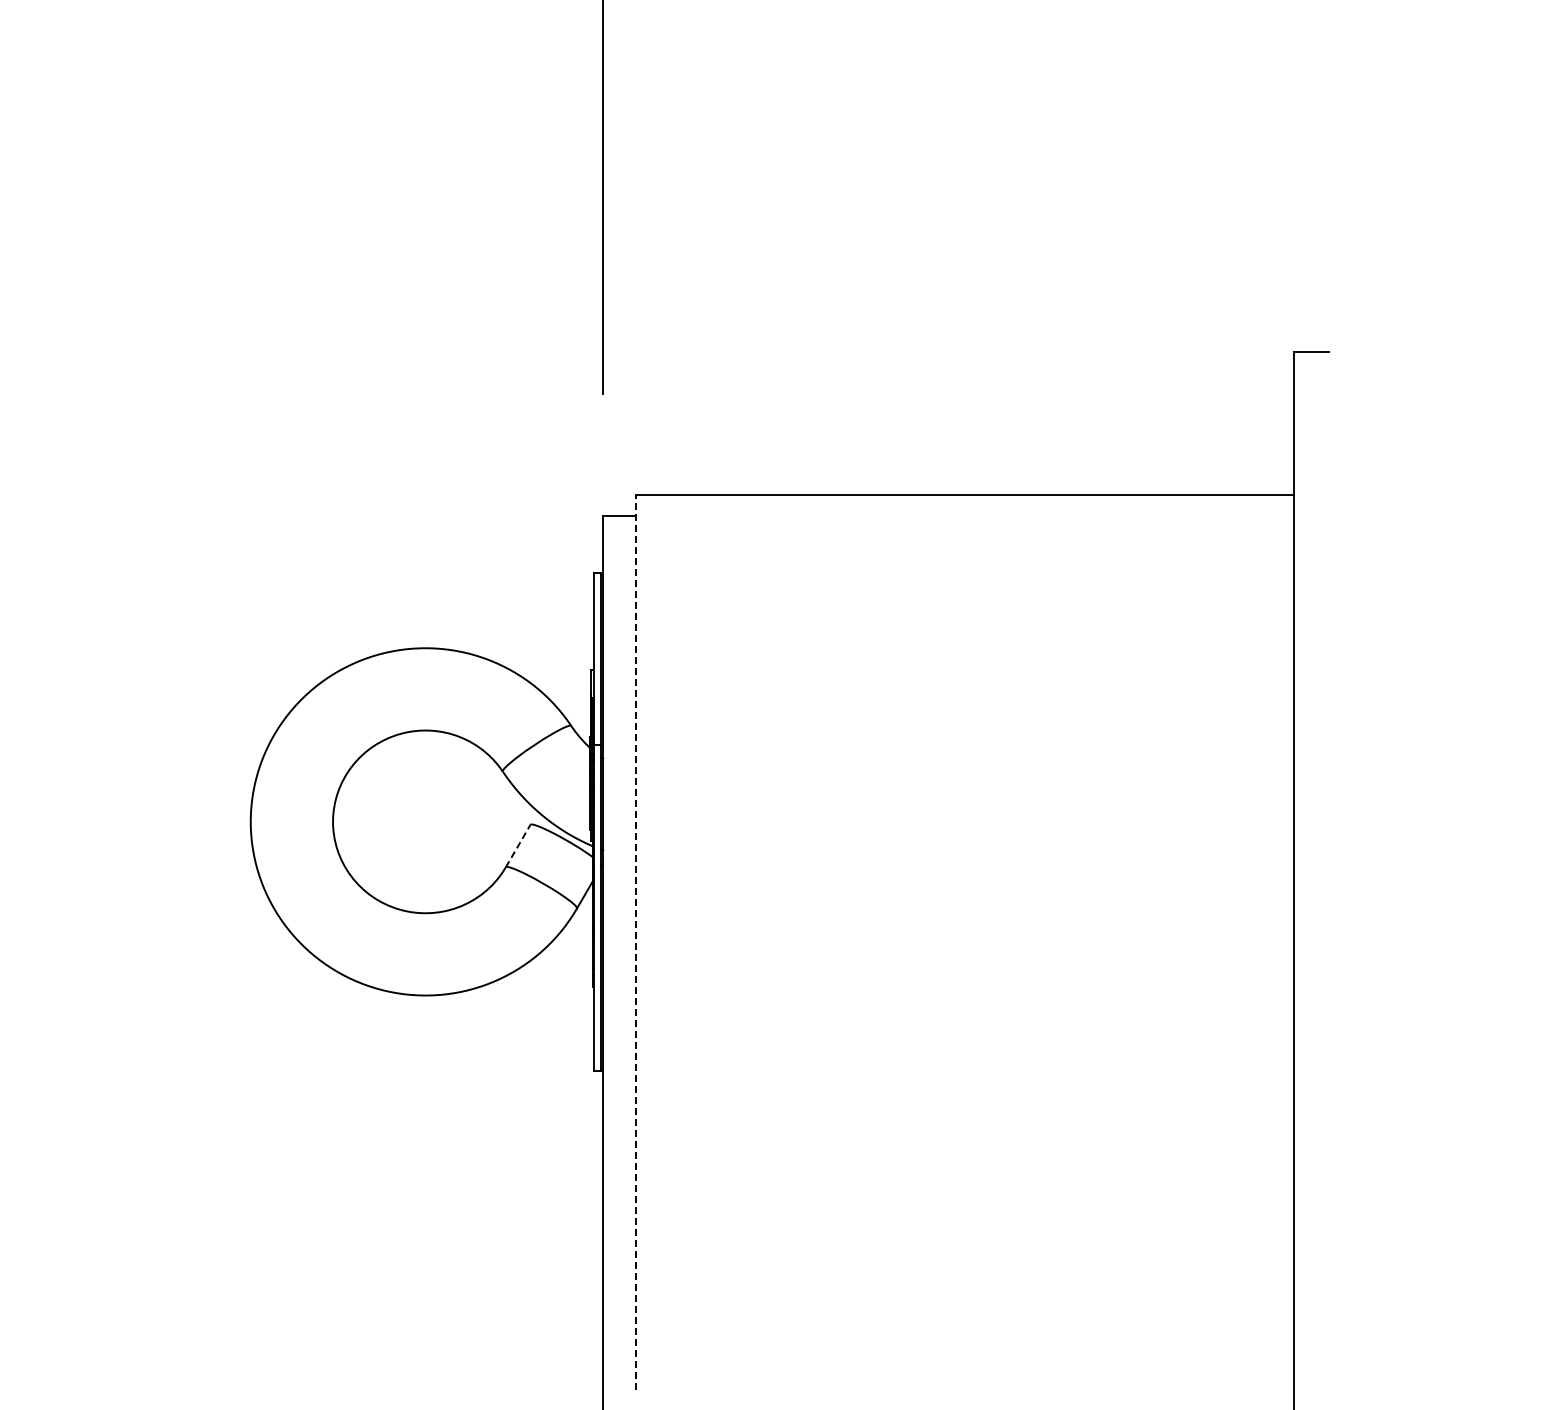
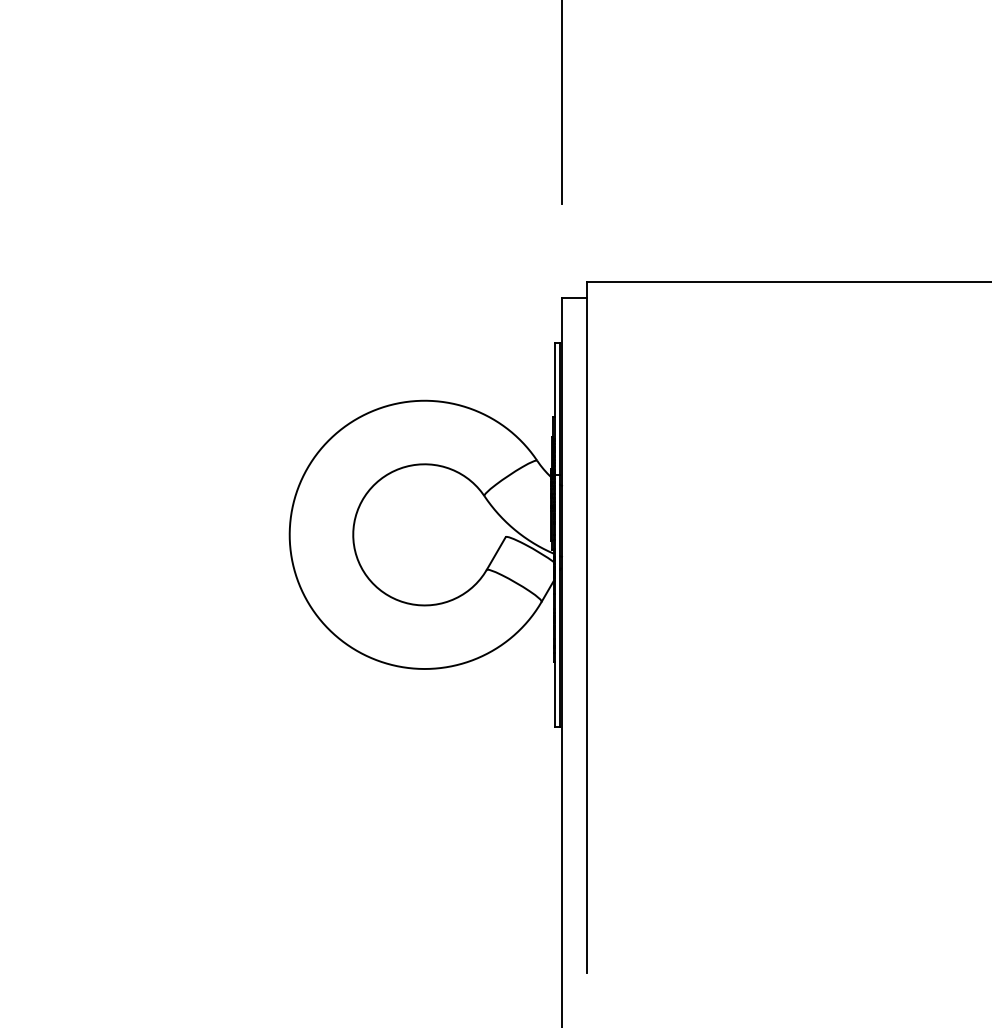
line: (518, 846) -> (496, 553), dashed -> solid
line: (635, 941) -> (586, 627), dashed -> solid

